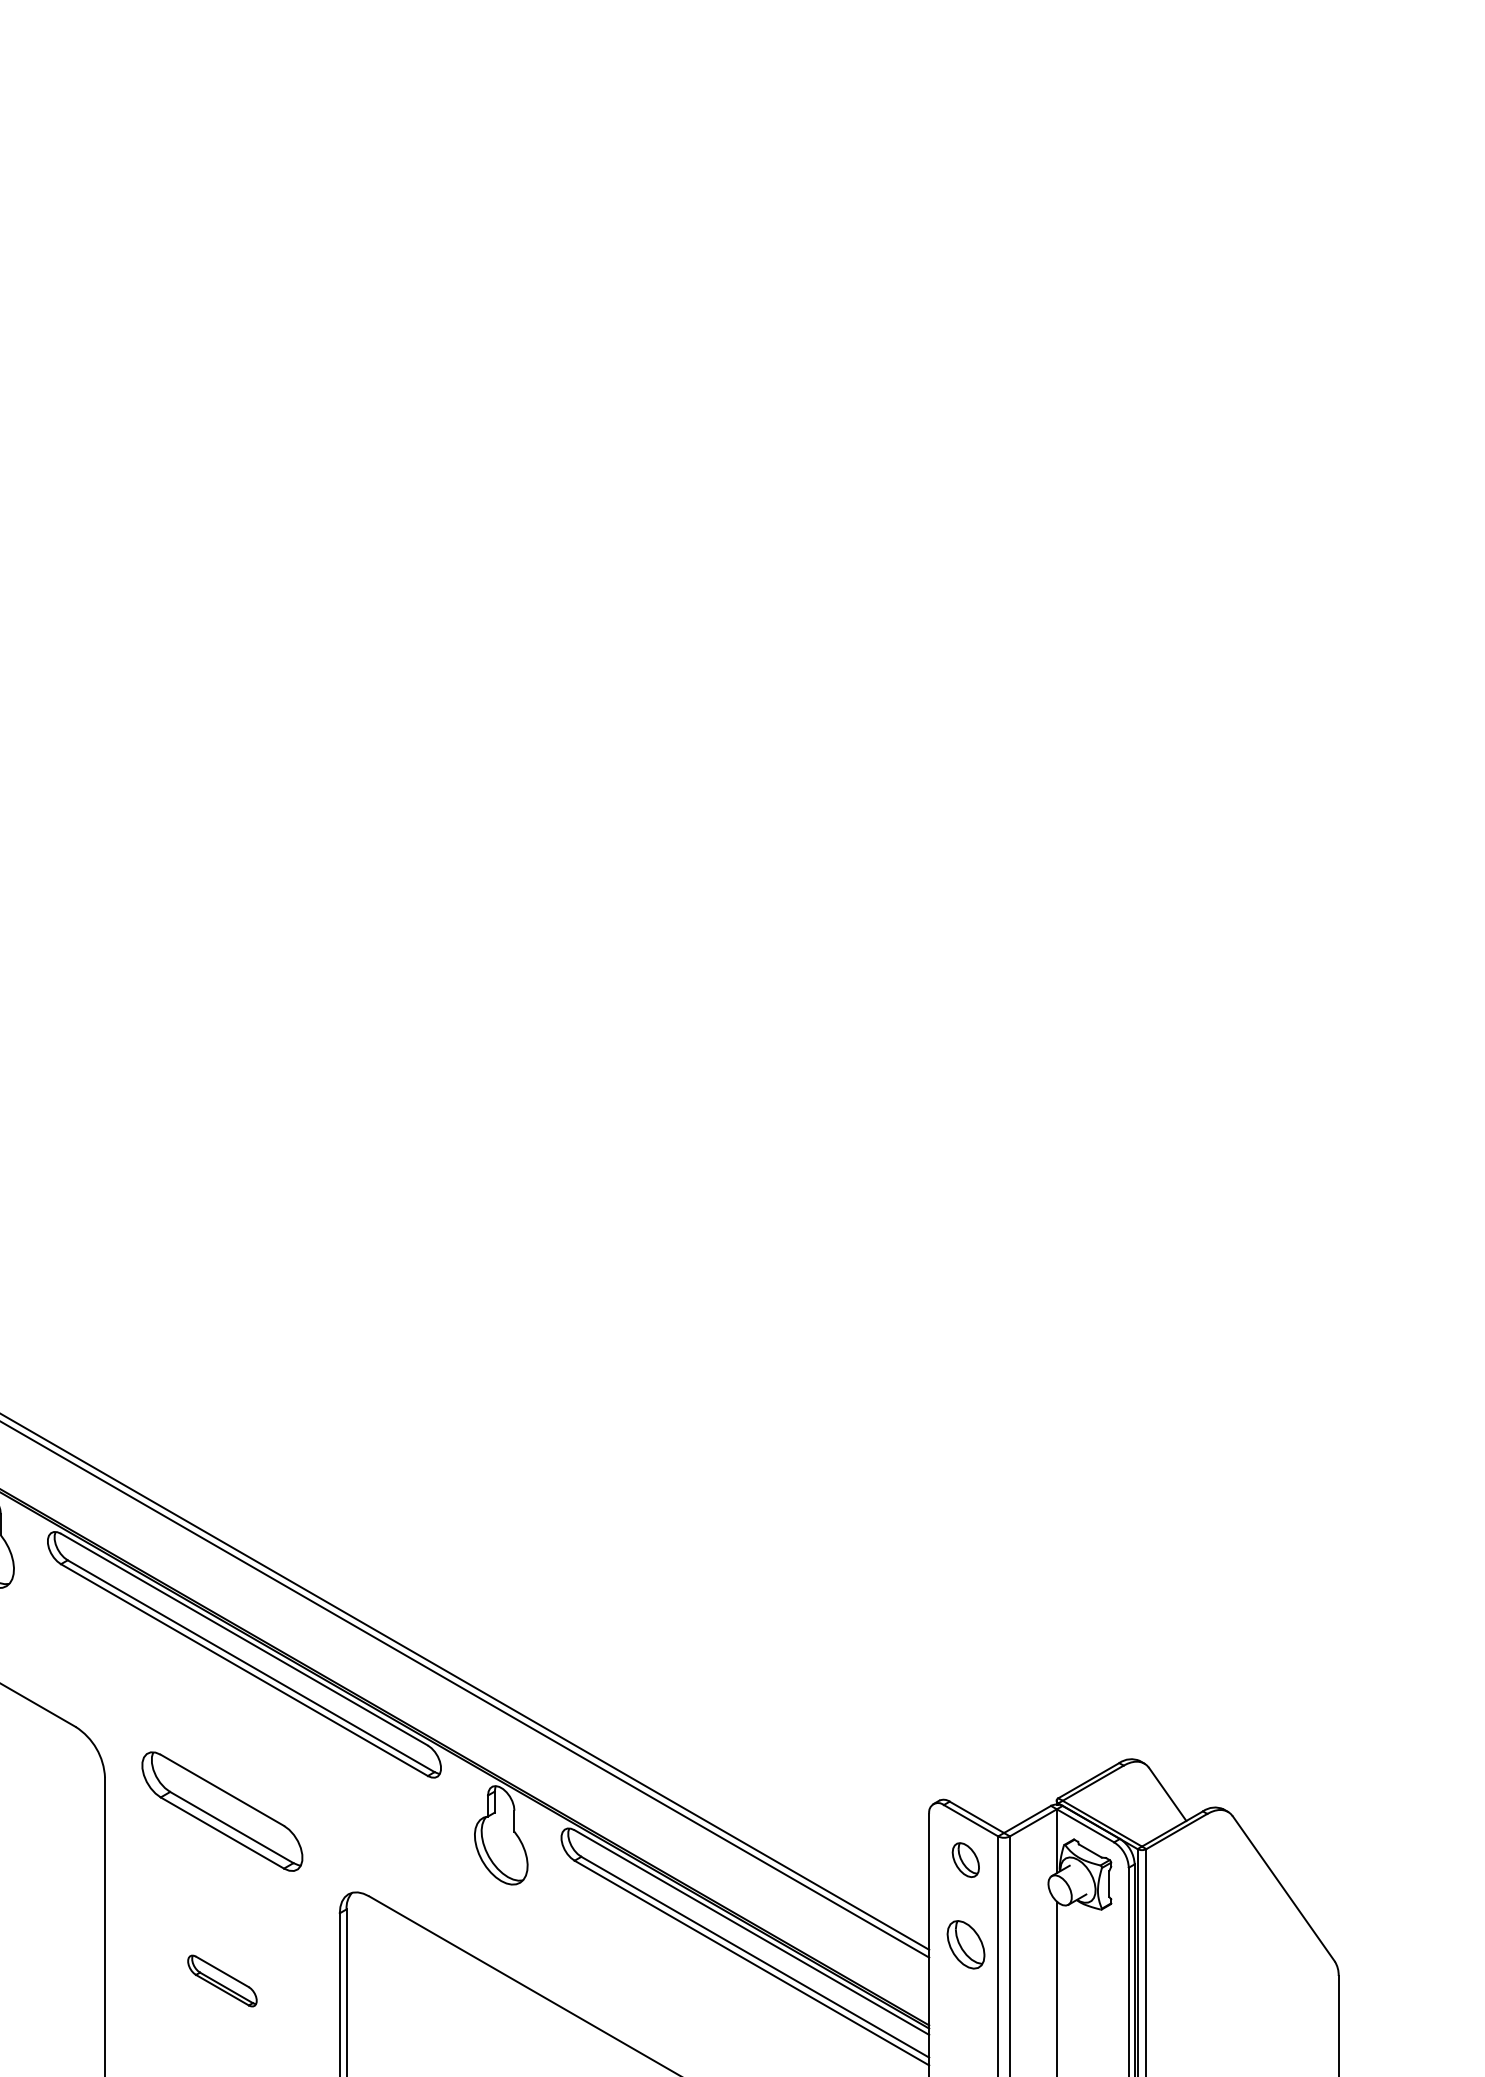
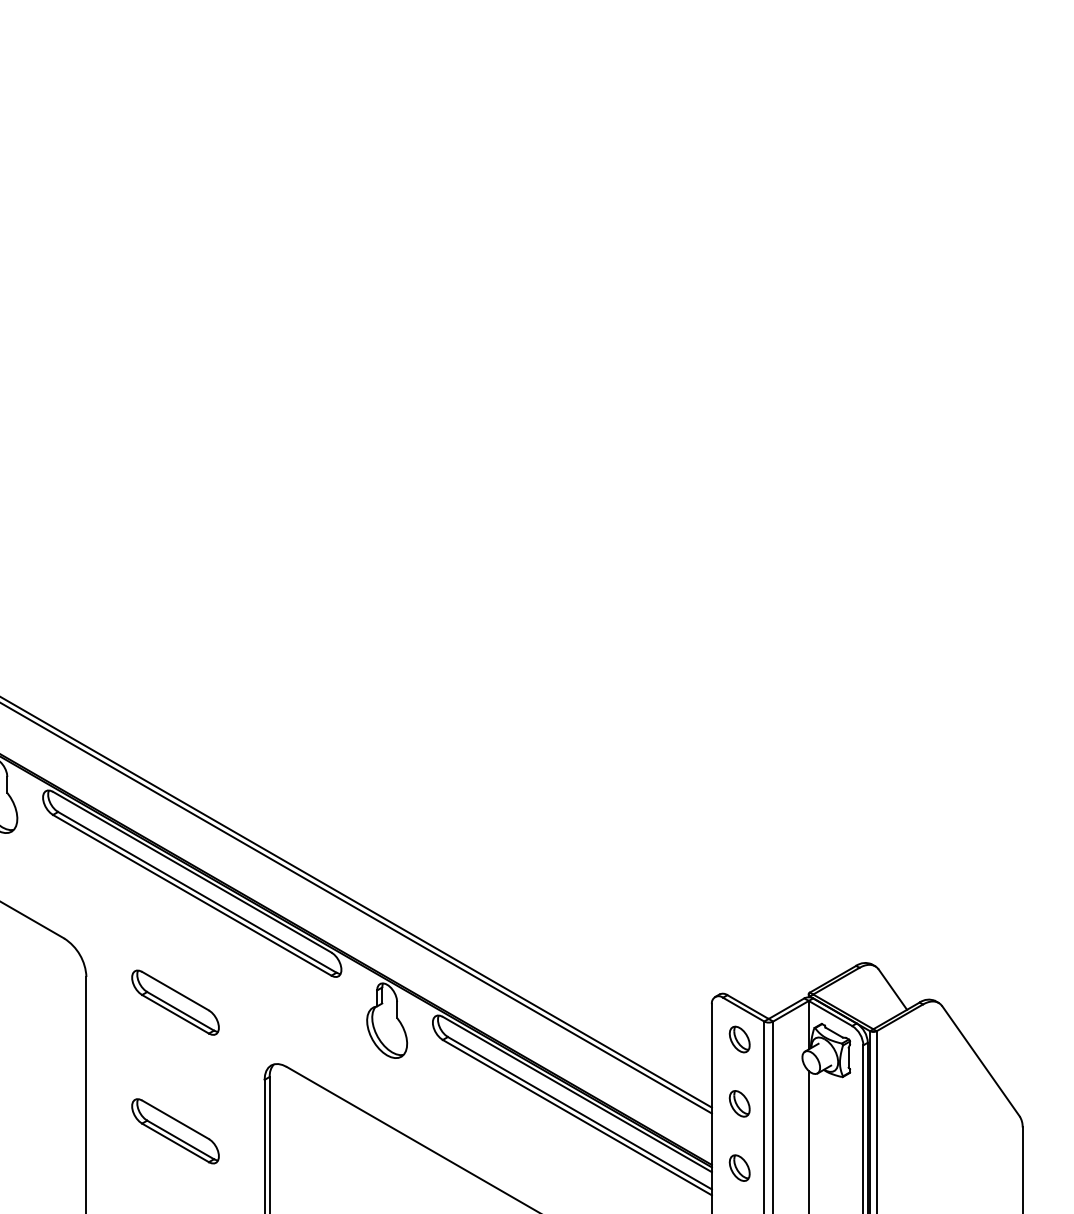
part: (222, 1811) -> (175, 1002), size x0.71
part: (965, 1944) -> (739, 1103), size x0.71
part: (222, 1980) -> (175, 1130), size x1.67
part: (965, 2029) -> (739, 1168), added

